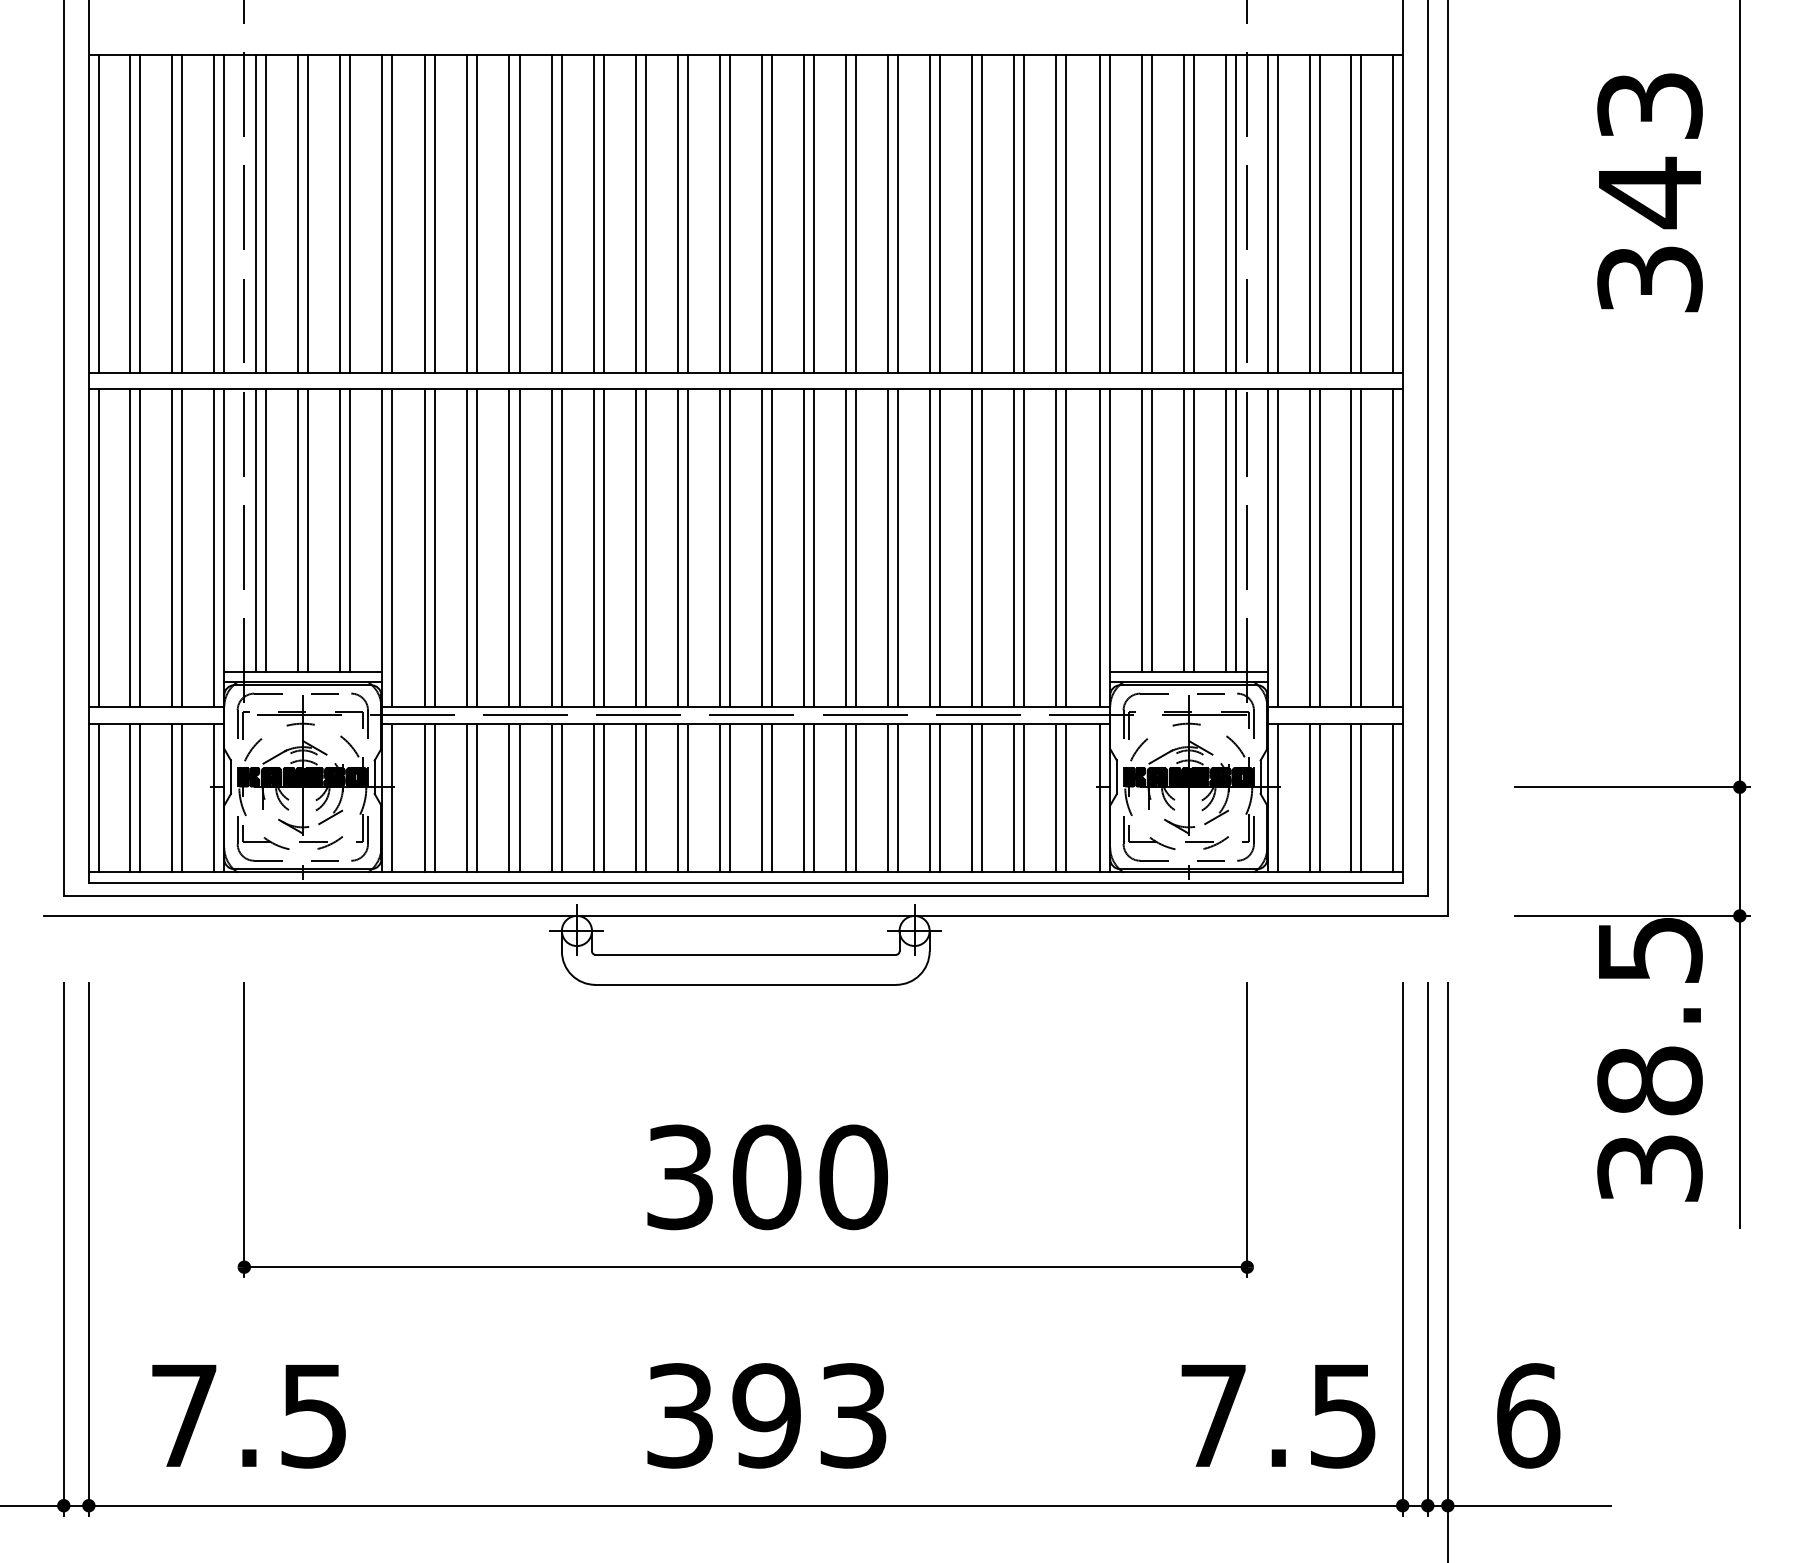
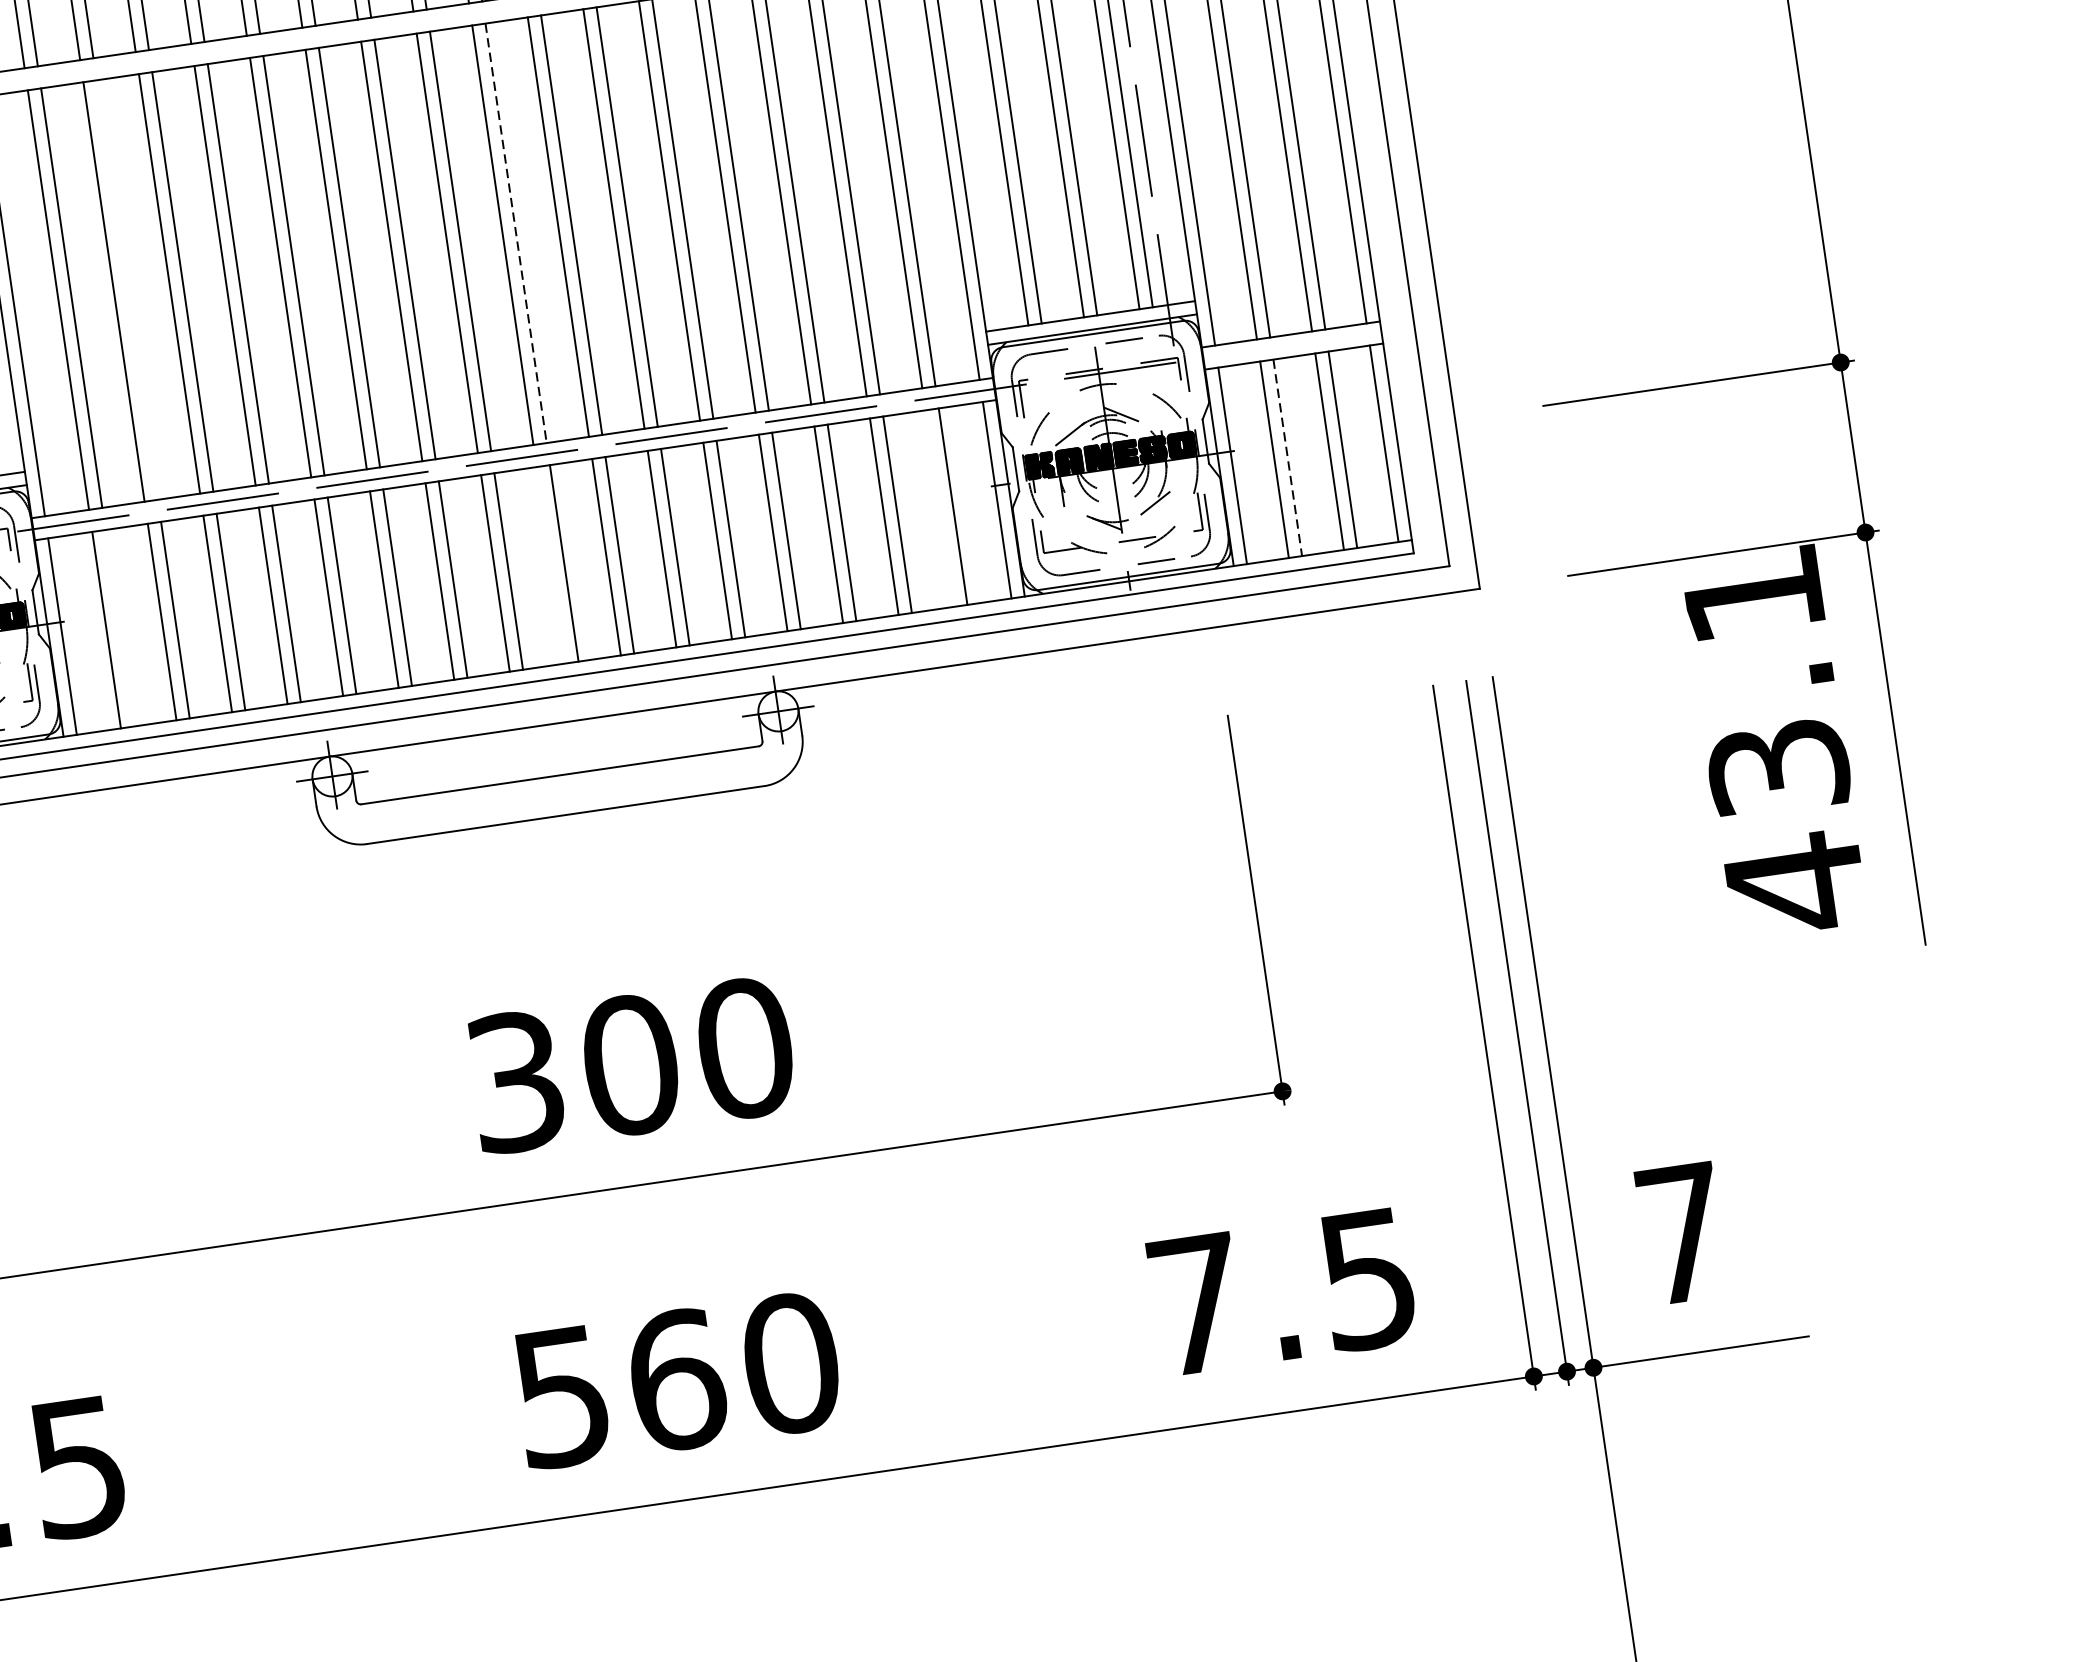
line: (477, 548) -> (127, 290), removed
line: (771, 548) -> (515, 233), solid -> dashed
line: (435, 797) -> (119, 627), removed
line: (761, 797) -> (550, 564), removed
line: (1056, 797) -> (940, 507), removed
line: (1319, 798) -> (1287, 458), solid -> dashed
text: (1649, 1061) -> (1774, 742), 38.5 -> 43.1
text: (767, 1415) -> (677, 1379), 393 -> 560
text: (1528, 1415) -> (1682, 1233), 6 -> 7
text: (1278, 1416) -> (1282, 1292), moved

